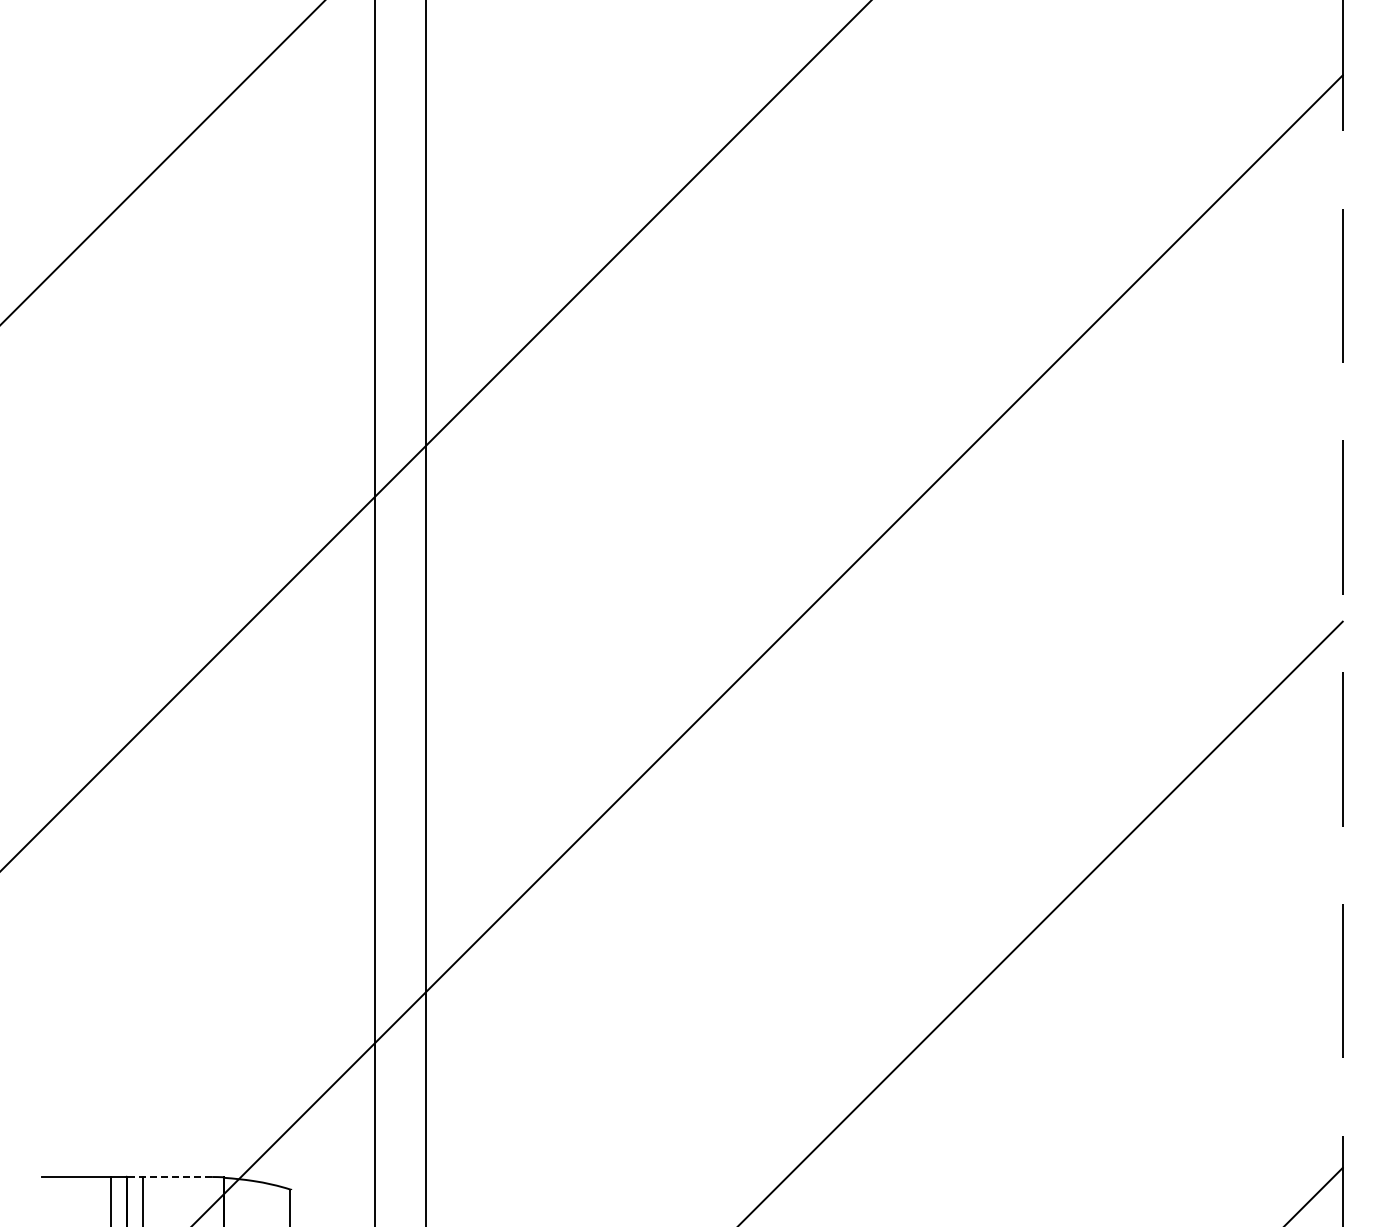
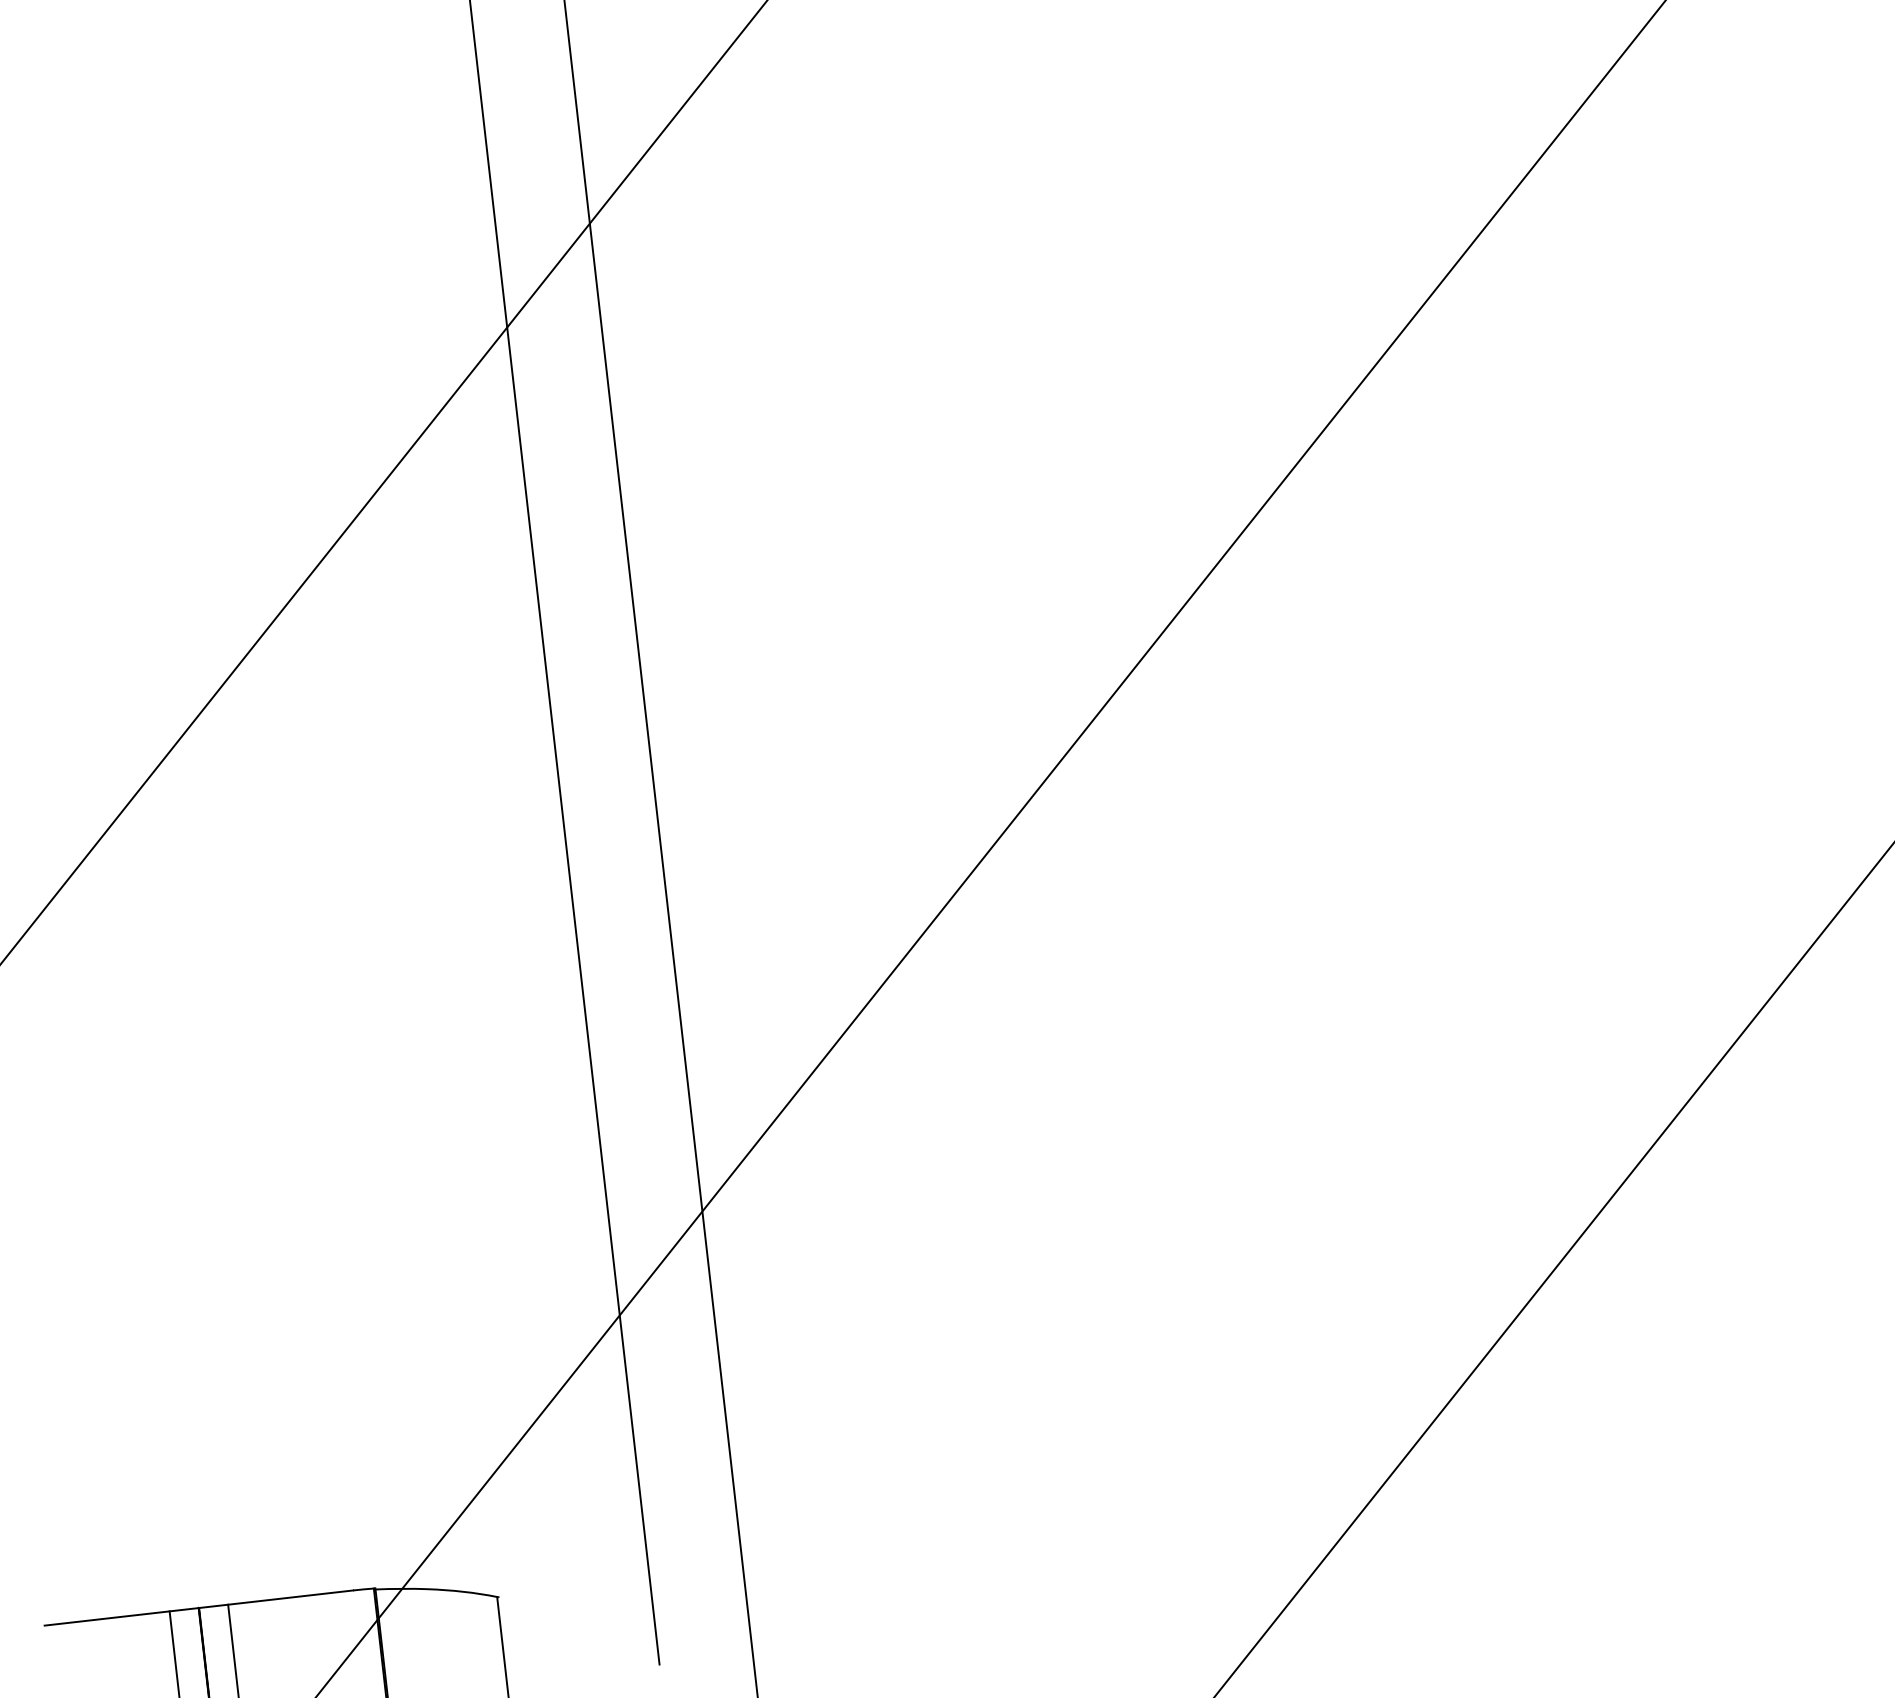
line: (169, 1177) -> (276, 1600), dashed -> solid

